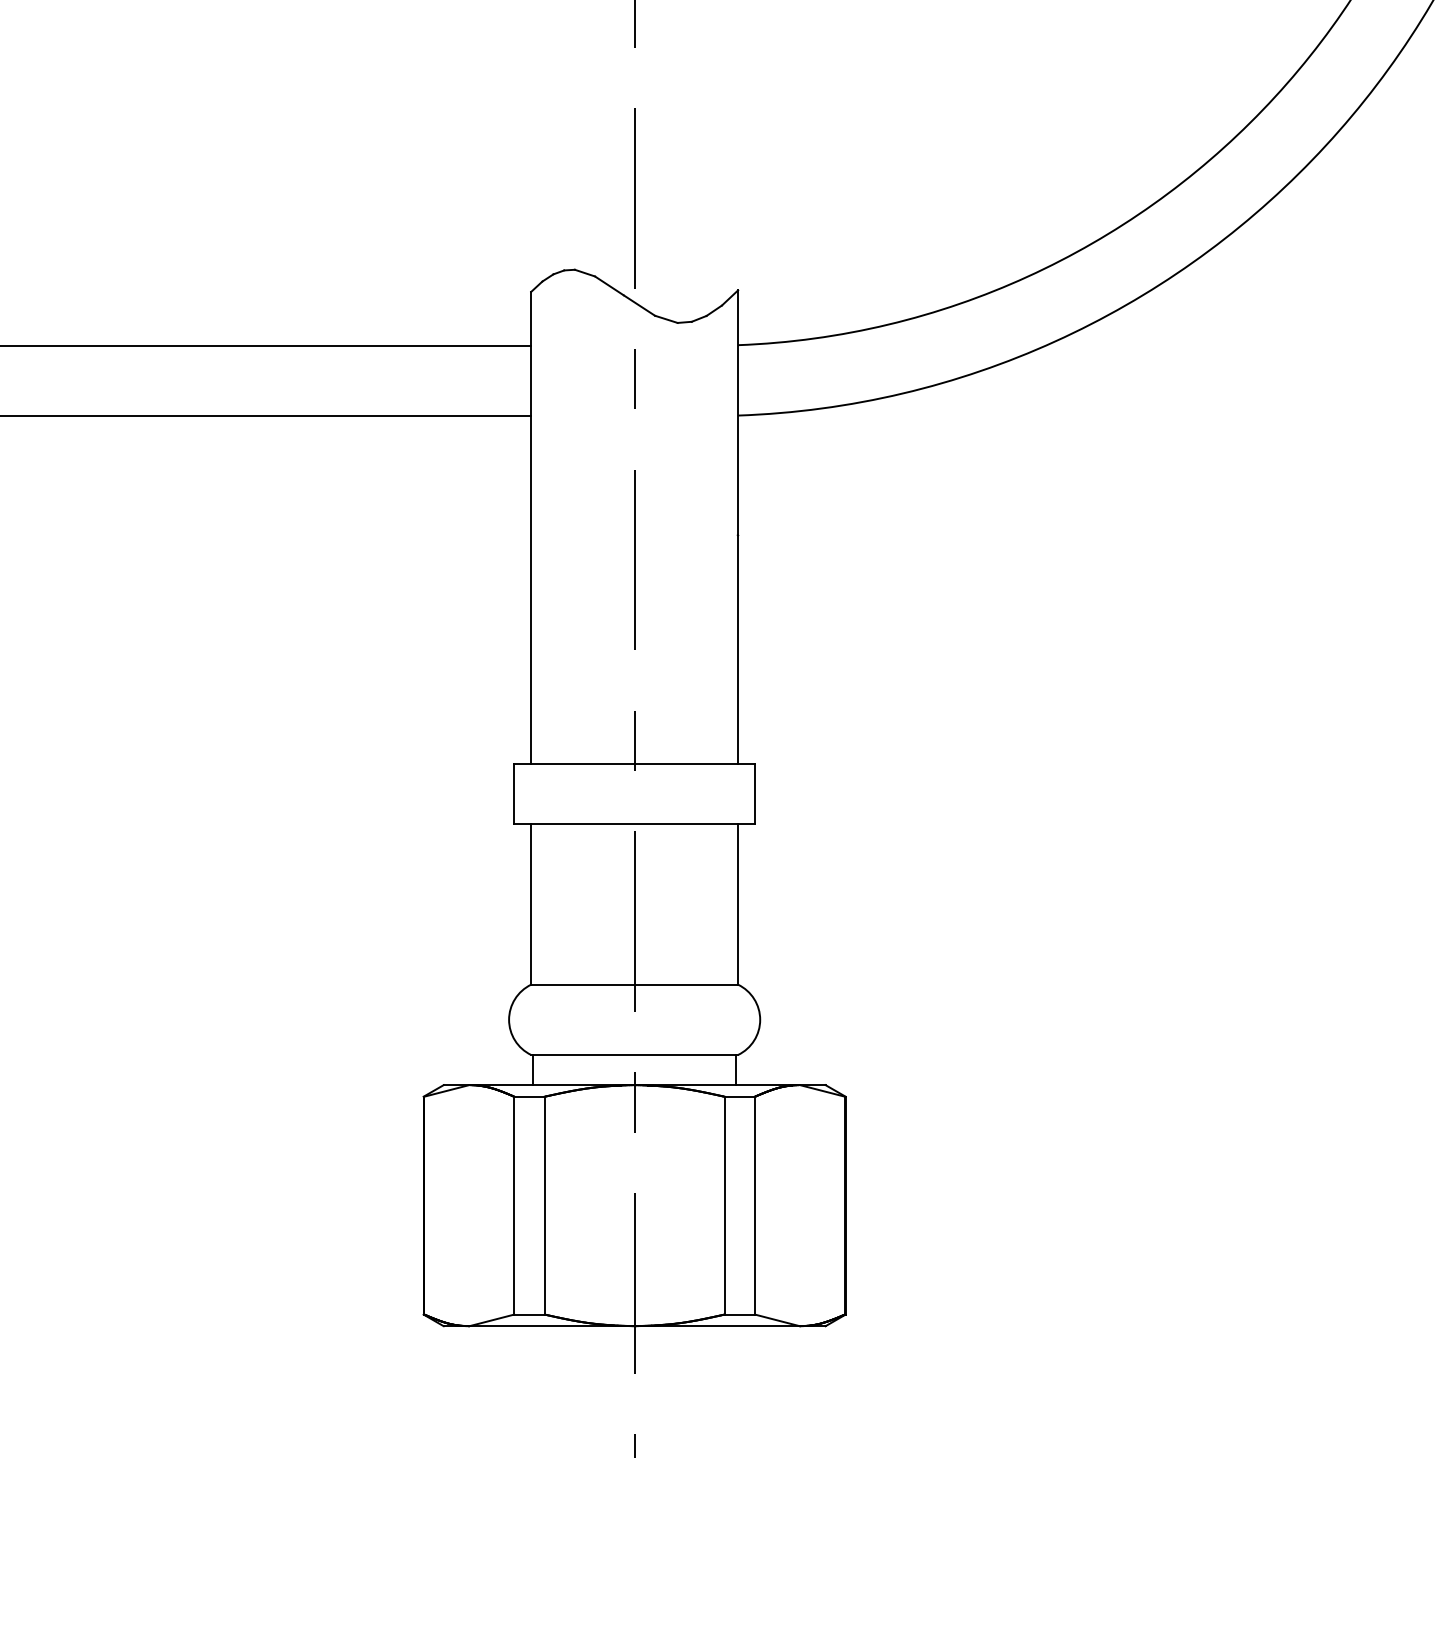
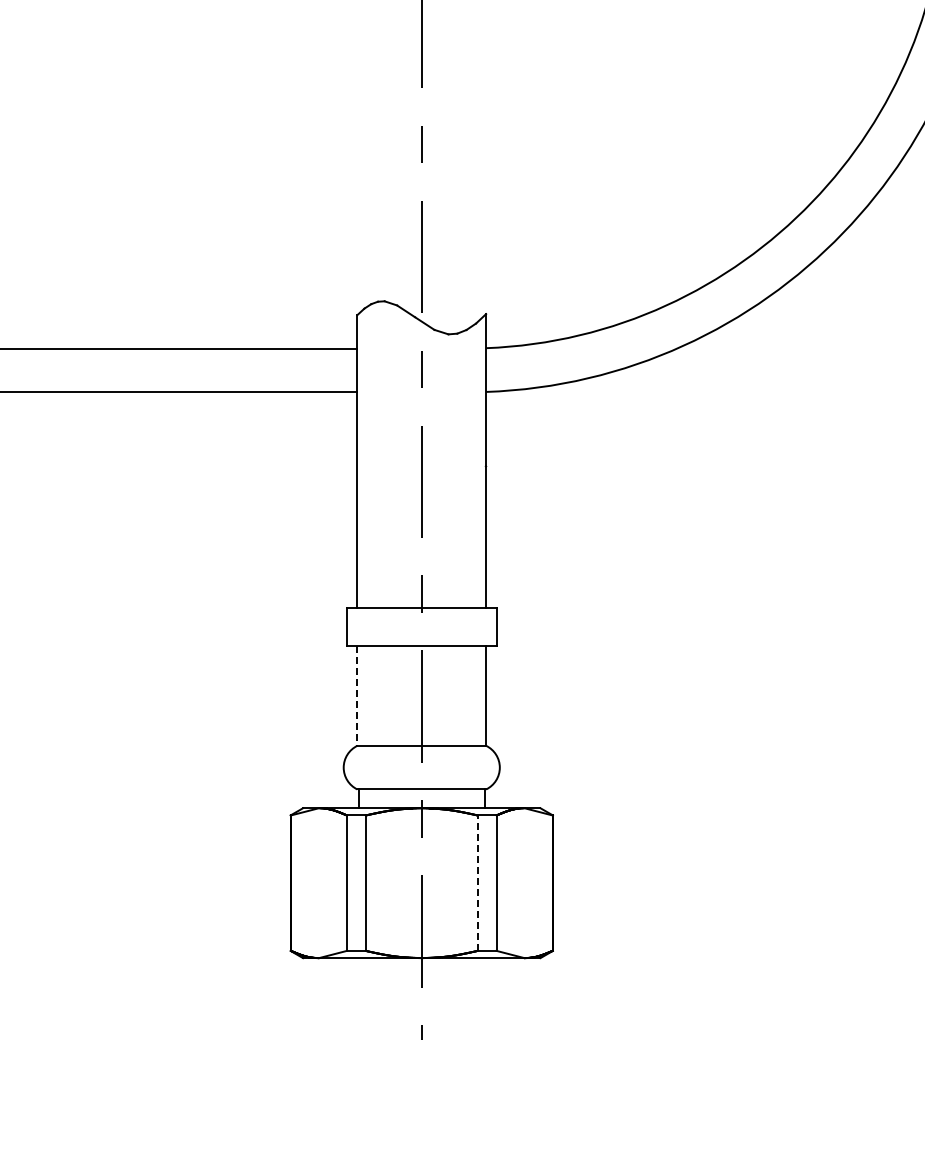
line: (531, 903) -> (357, 695), solid -> dashed
line: (724, 1206) -> (477, 883), solid -> dashed

